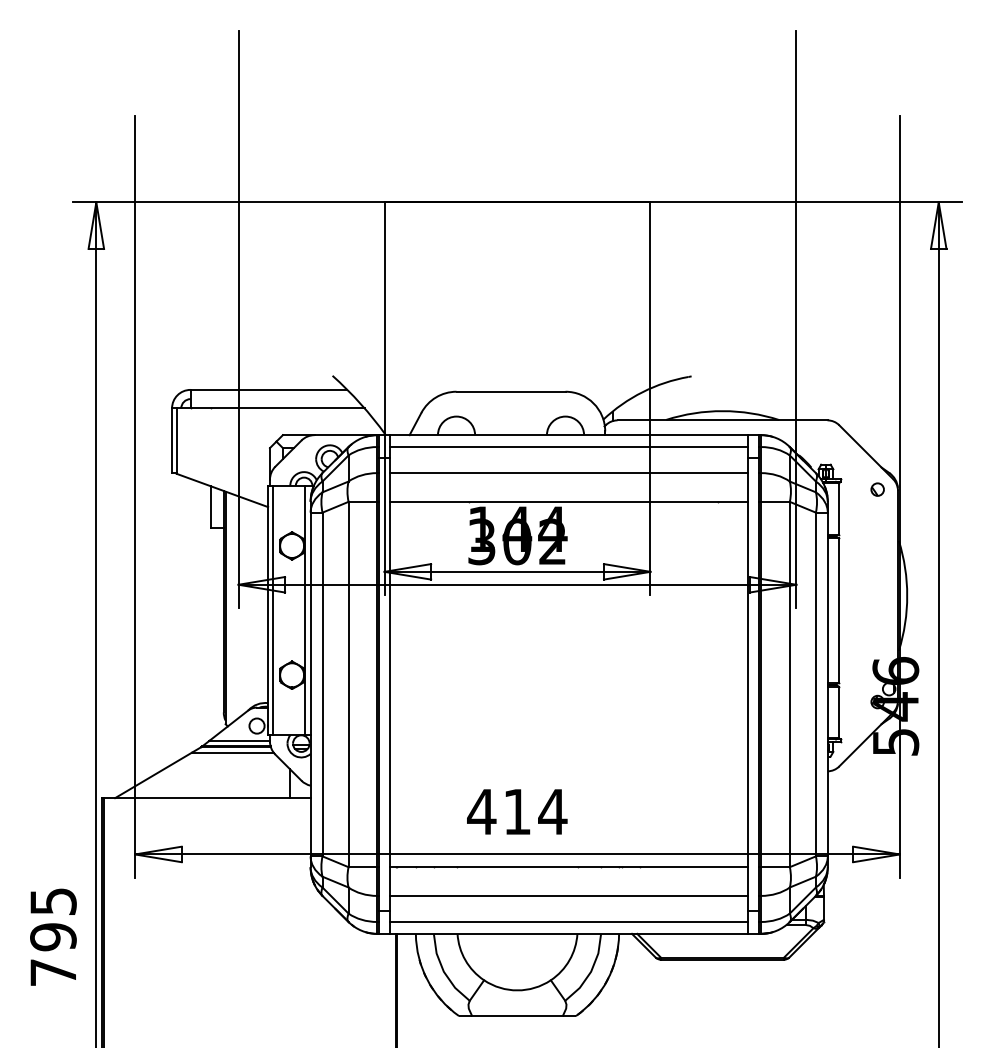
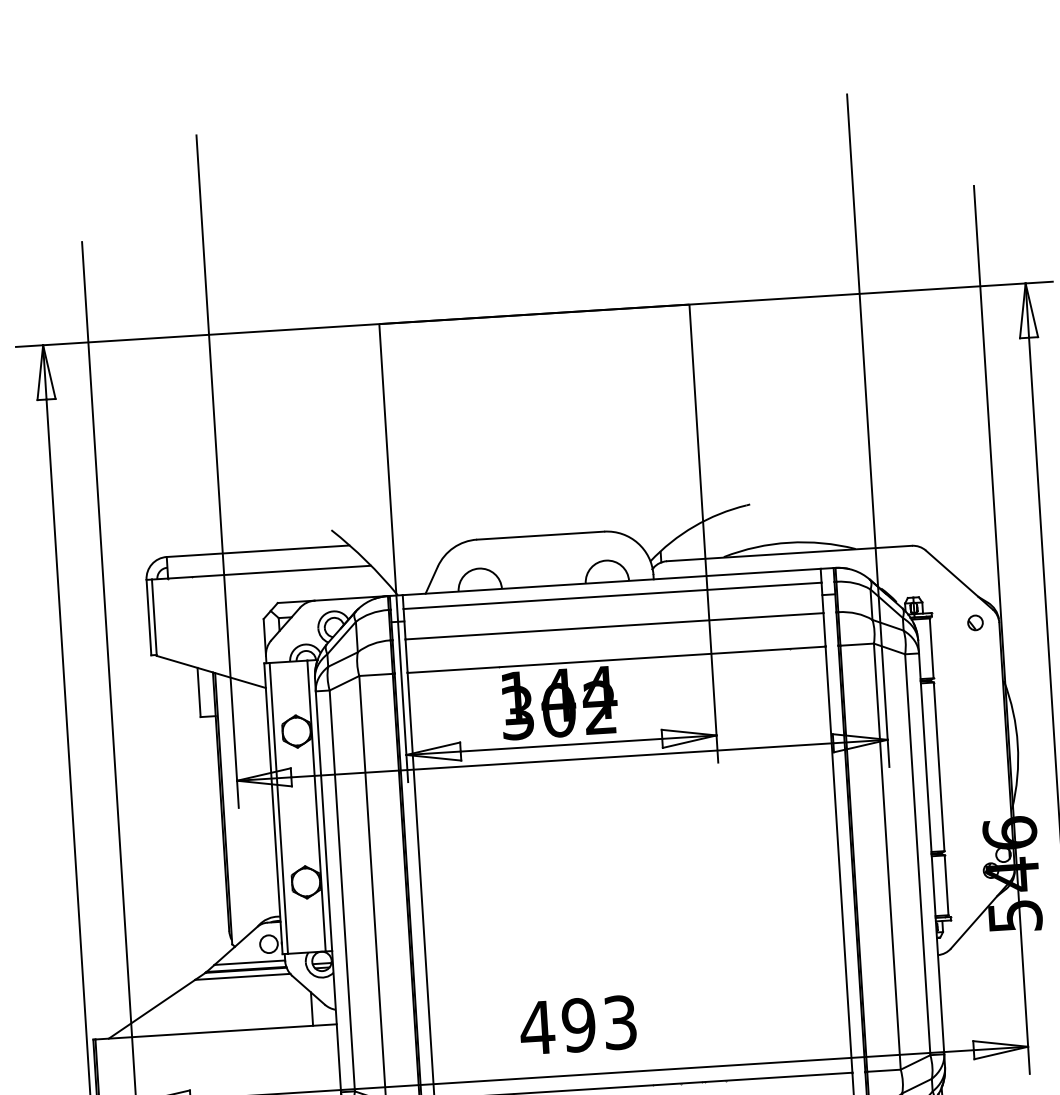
text: (535, 811) -> (600, 1023), 414 -> 493

